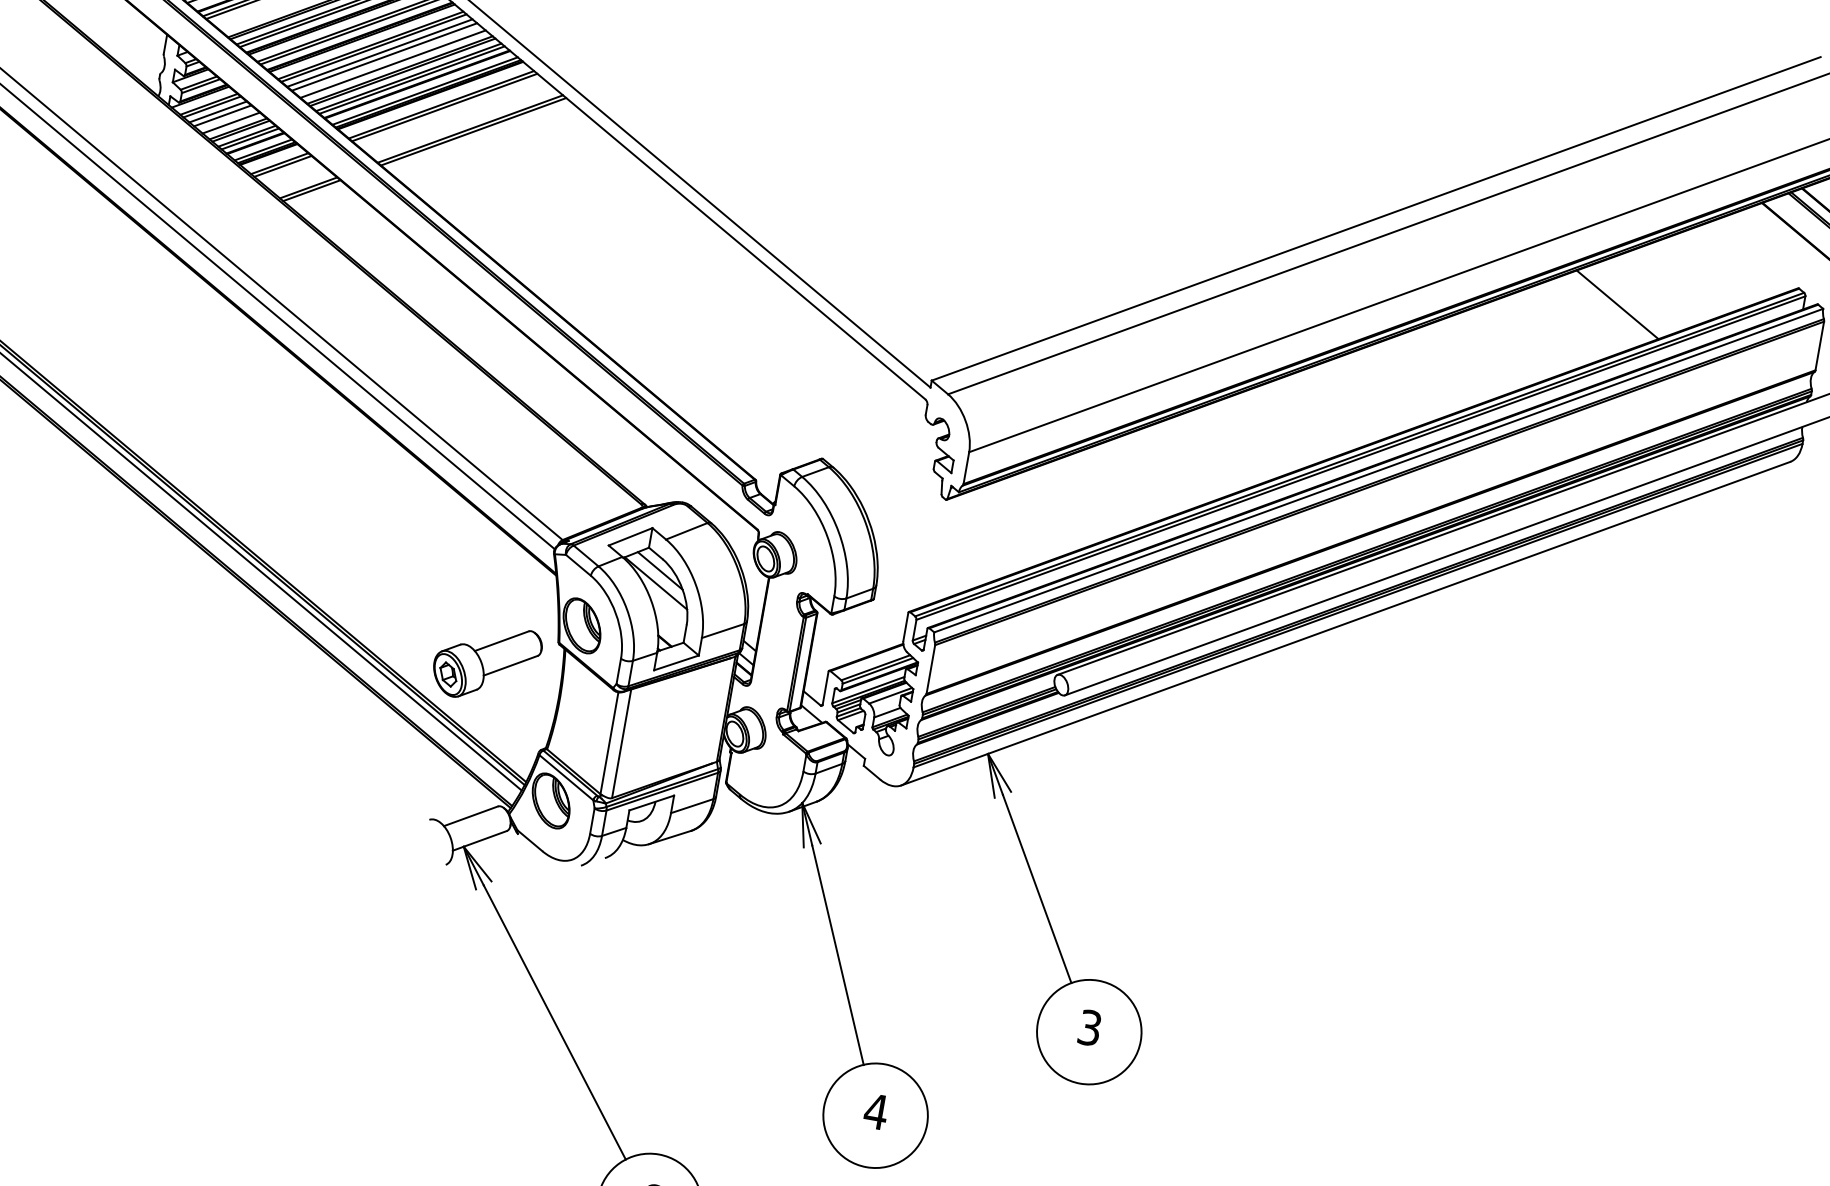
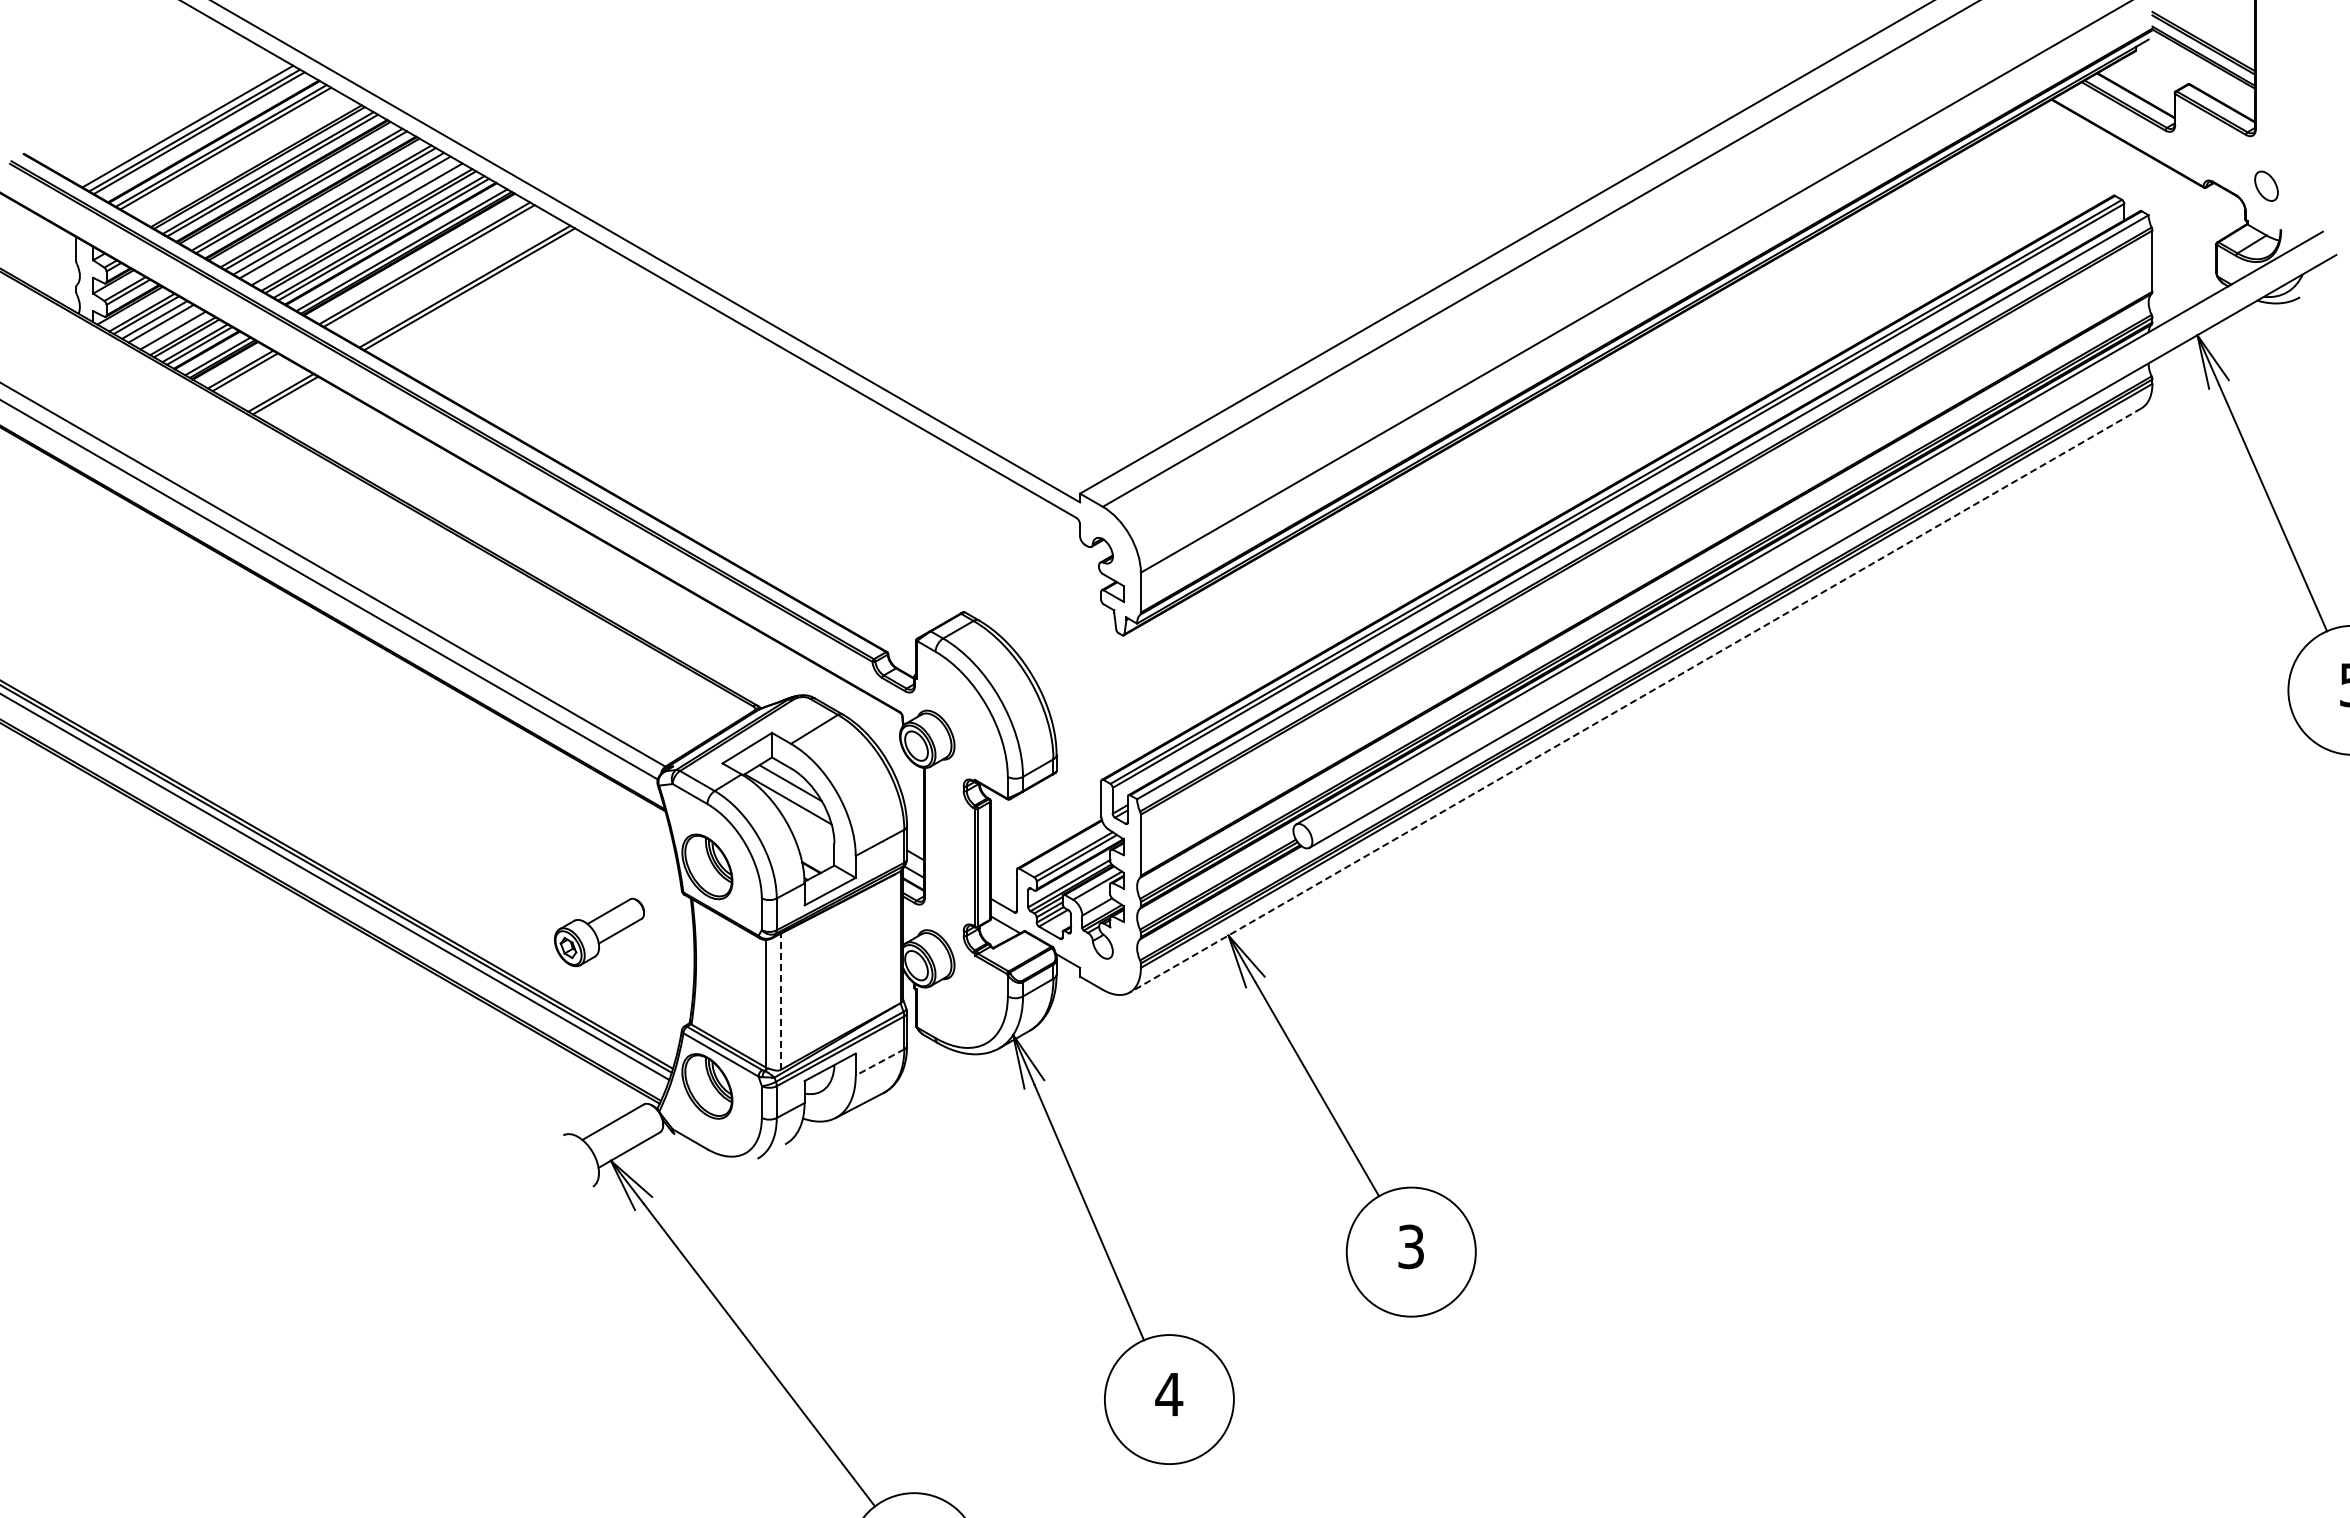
line: (1617, 304) -> (1897, 254), removed
line: (1345, 623) -> (1635, 700), solid -> dashed
part: (486, 663) -> (599, 932), size x0.7
line: (621, 743) -> (780, 1001), solid -> dashed
line: (692, 806) -> (880, 1062), solid -> dashed

